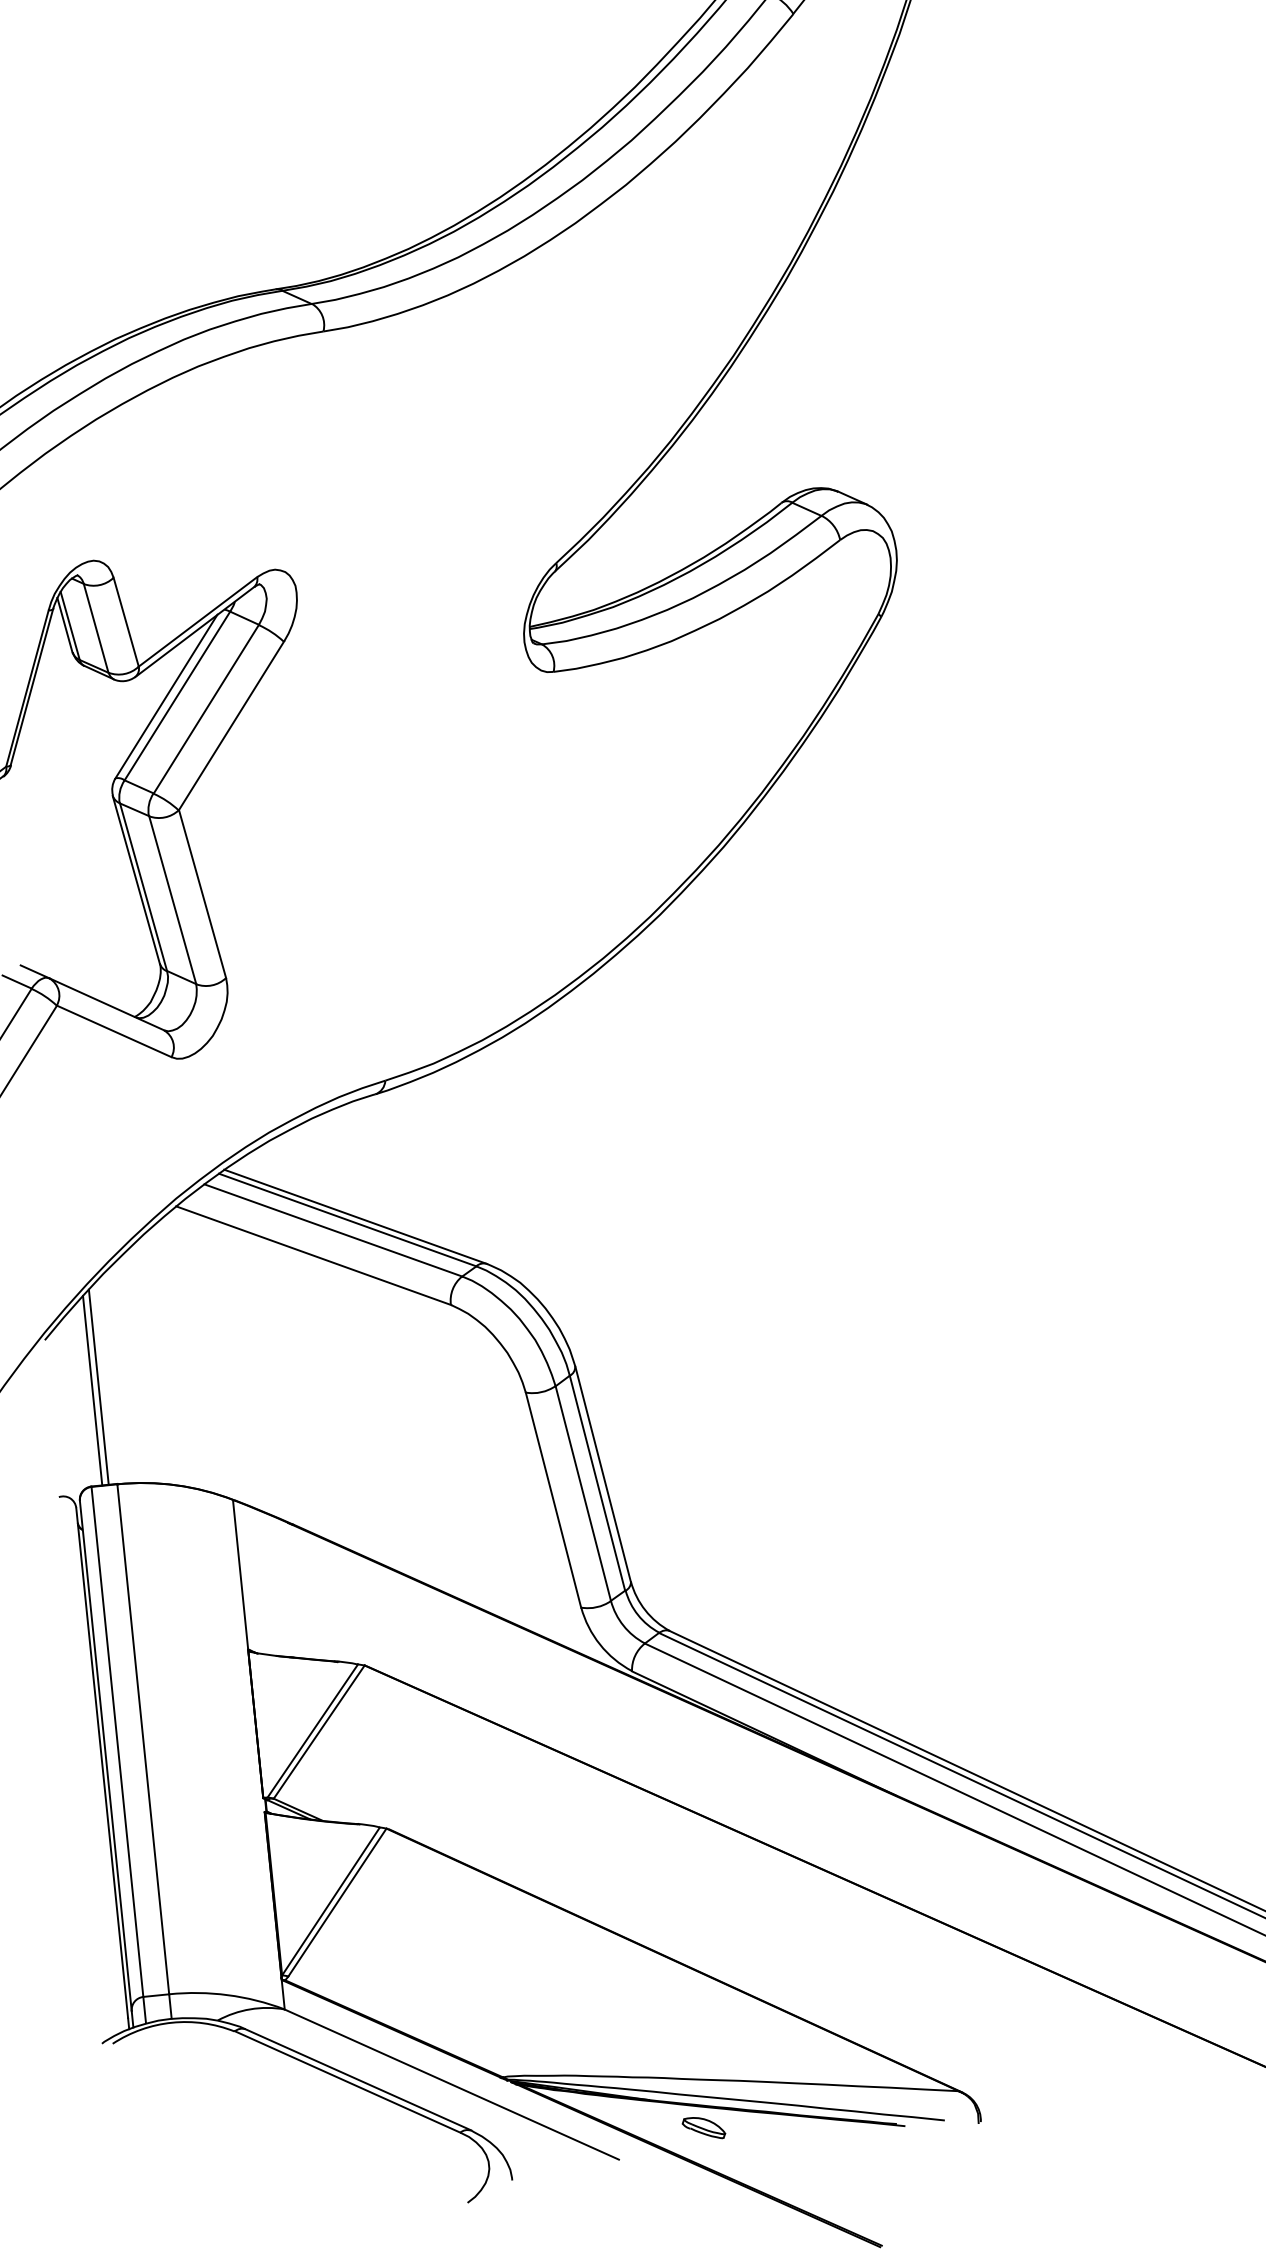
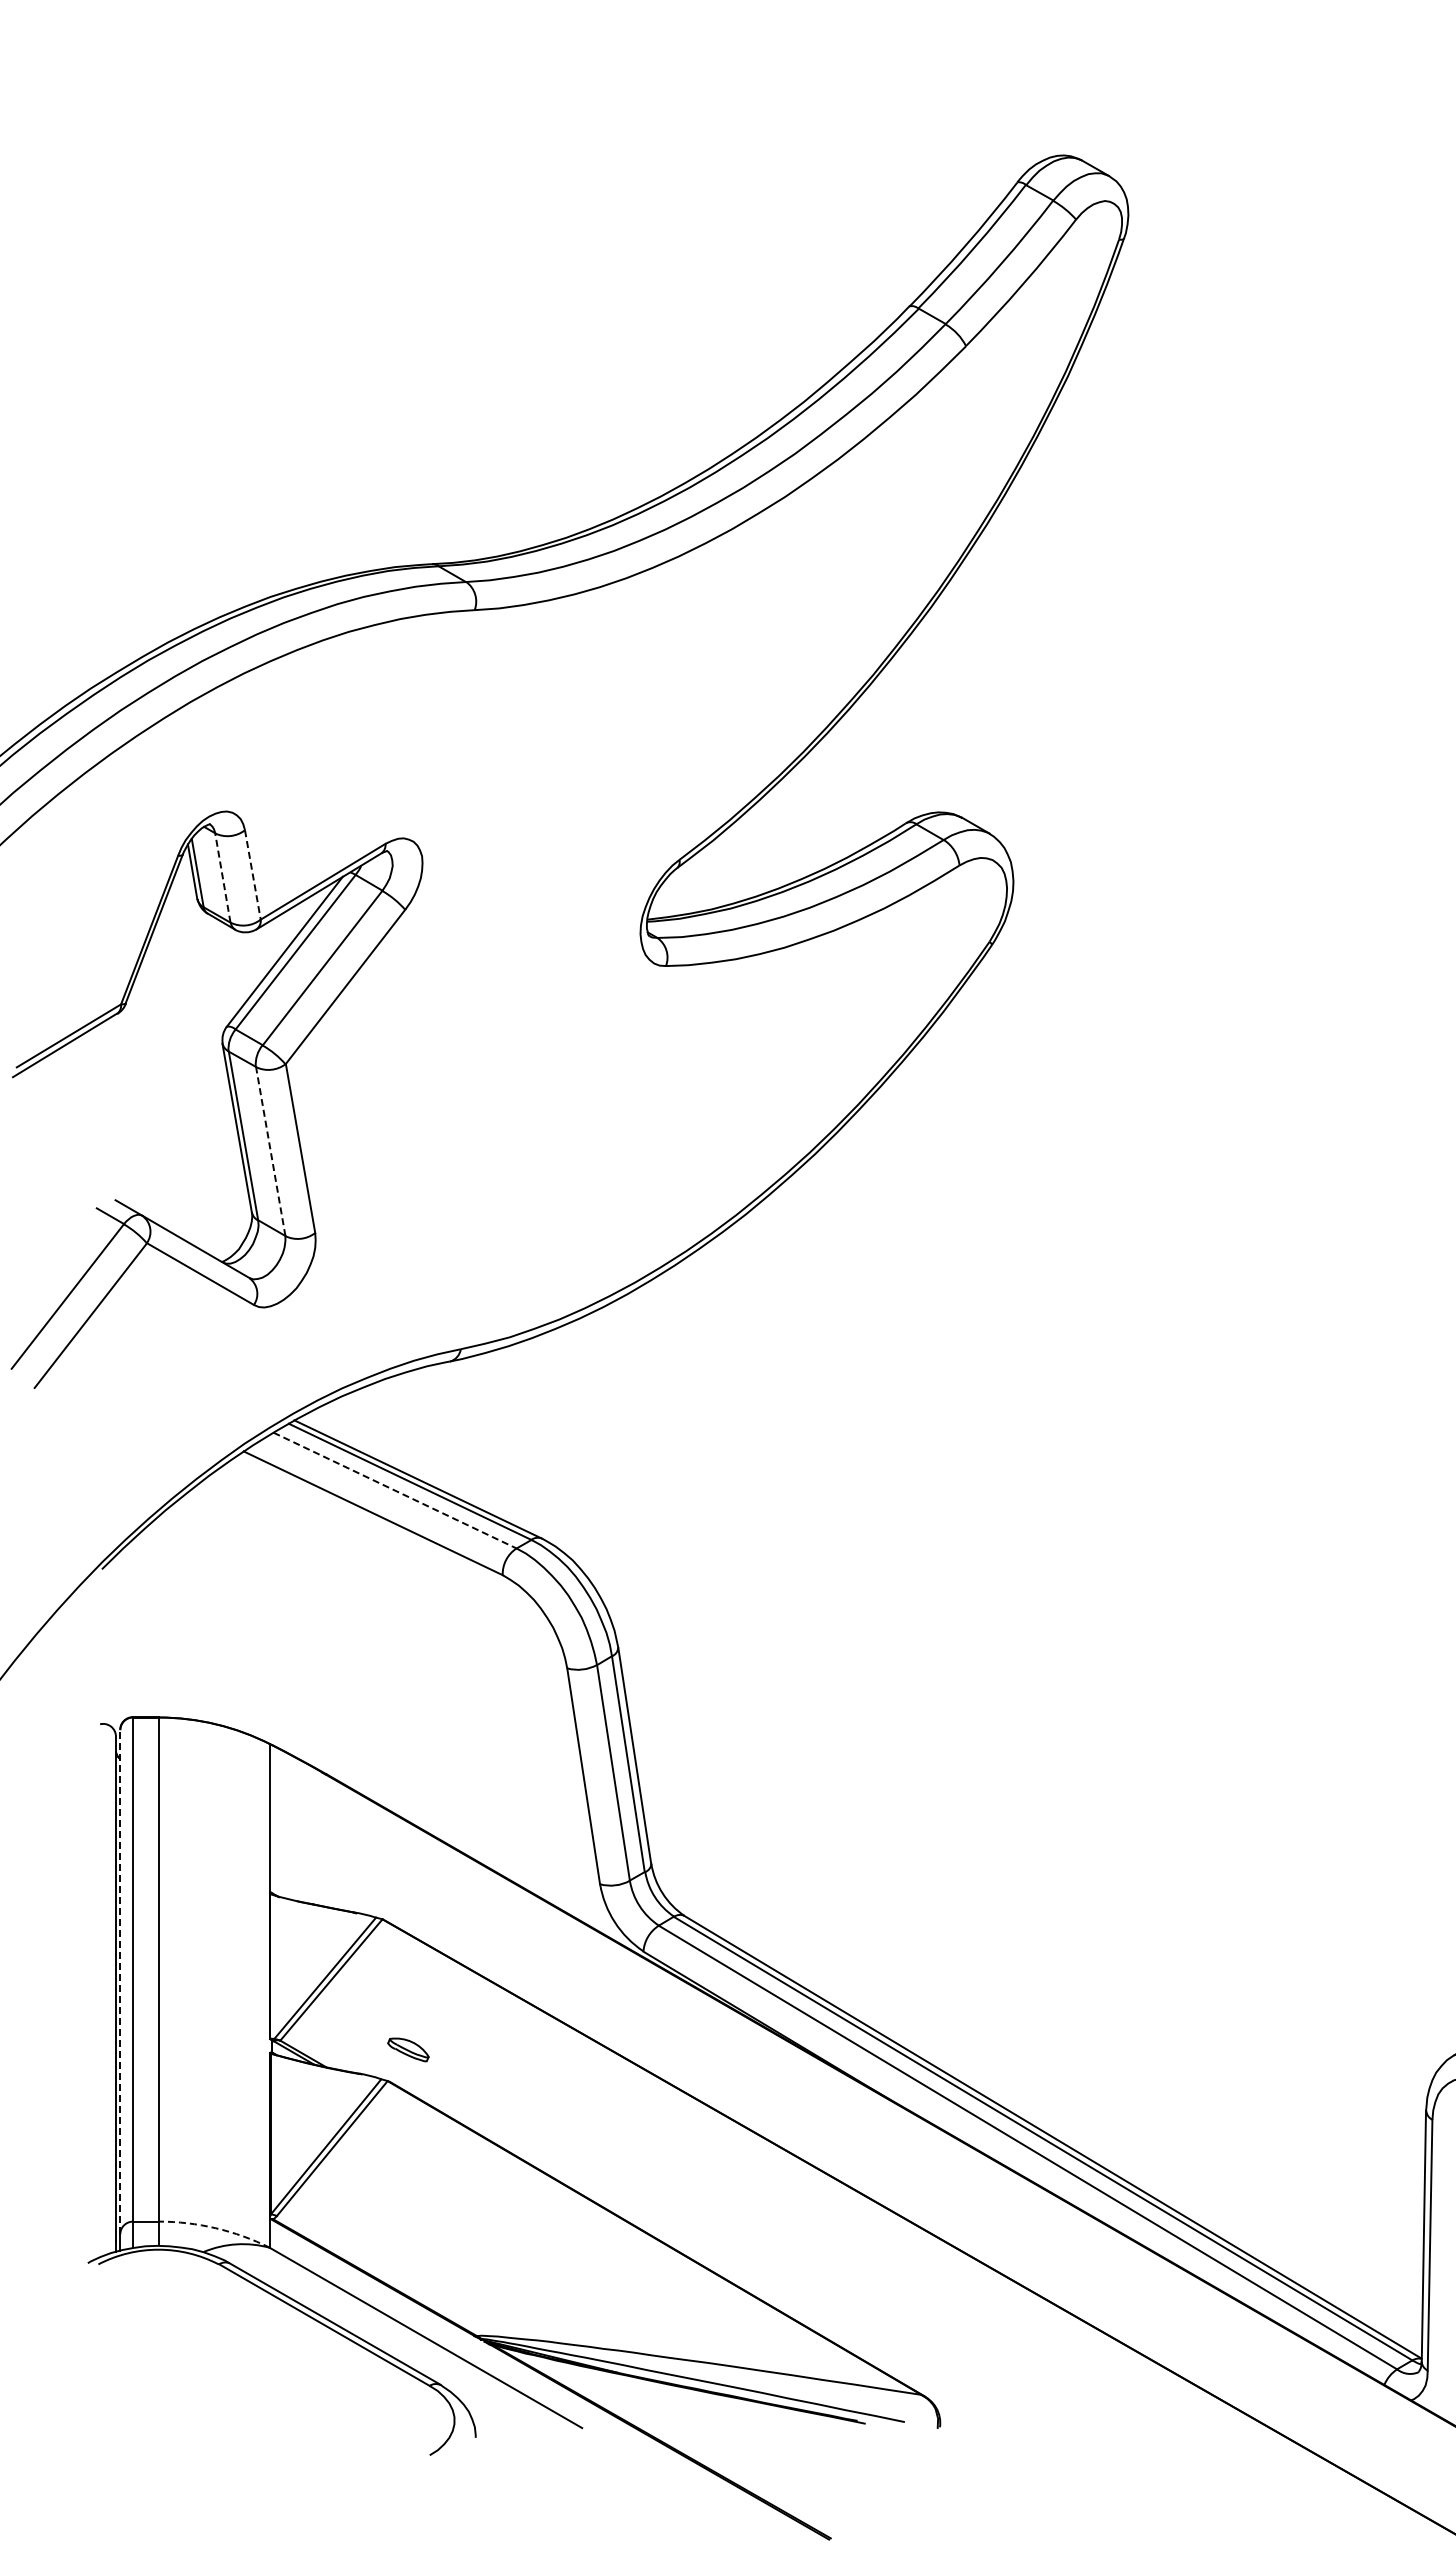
line: (125, 622) -> (252, 875), solid -> dashed
line: (95, 627) -> (222, 877), solid -> dashed
line: (172, 900) -> (270, 1151), solid -> dashed
line: (333, 1230) -> (395, 1490), solid -> dashed
line: (99, 1387) -> (150, 1620), removed
line: (92, 1390) -> (143, 1623), removed
line: (105, 1755) -> (120, 1981), solid -> dashed
arc: (227, 1995) -> (215, 2228), solid -> dashed
part: (703, 2127) -> (408, 2049), moved

